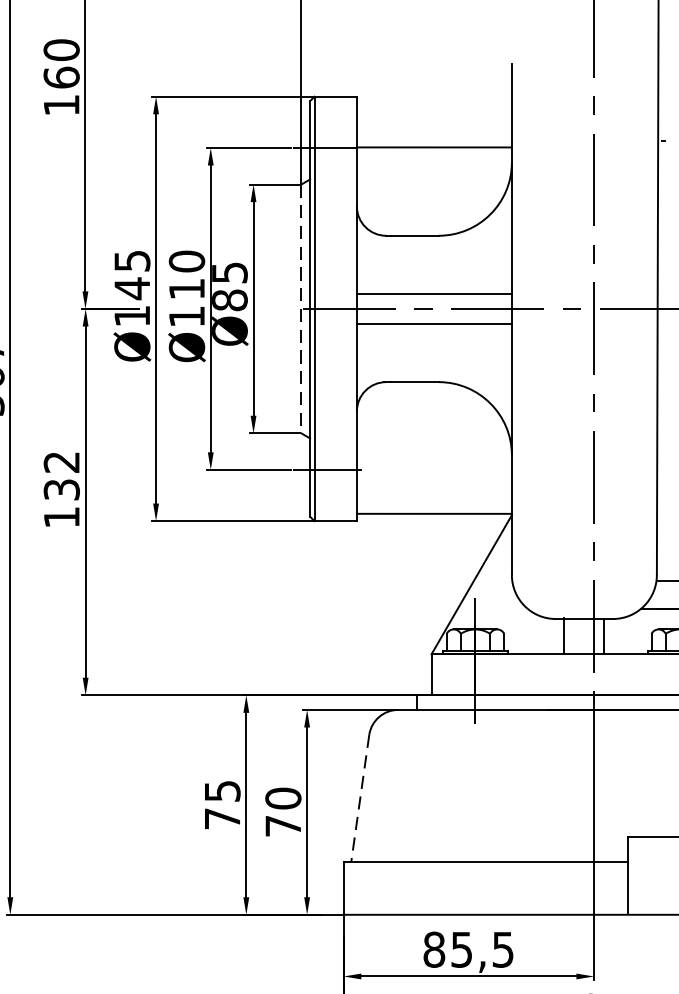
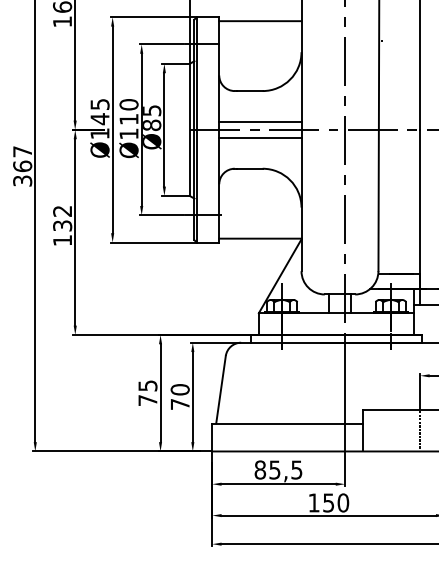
line: (434, 148) -> (260, 21), moved
line: (300, 310) -> (189, 130), dashed -> solid
line: (359, 799) -> (220, 390), dashed -> solid

